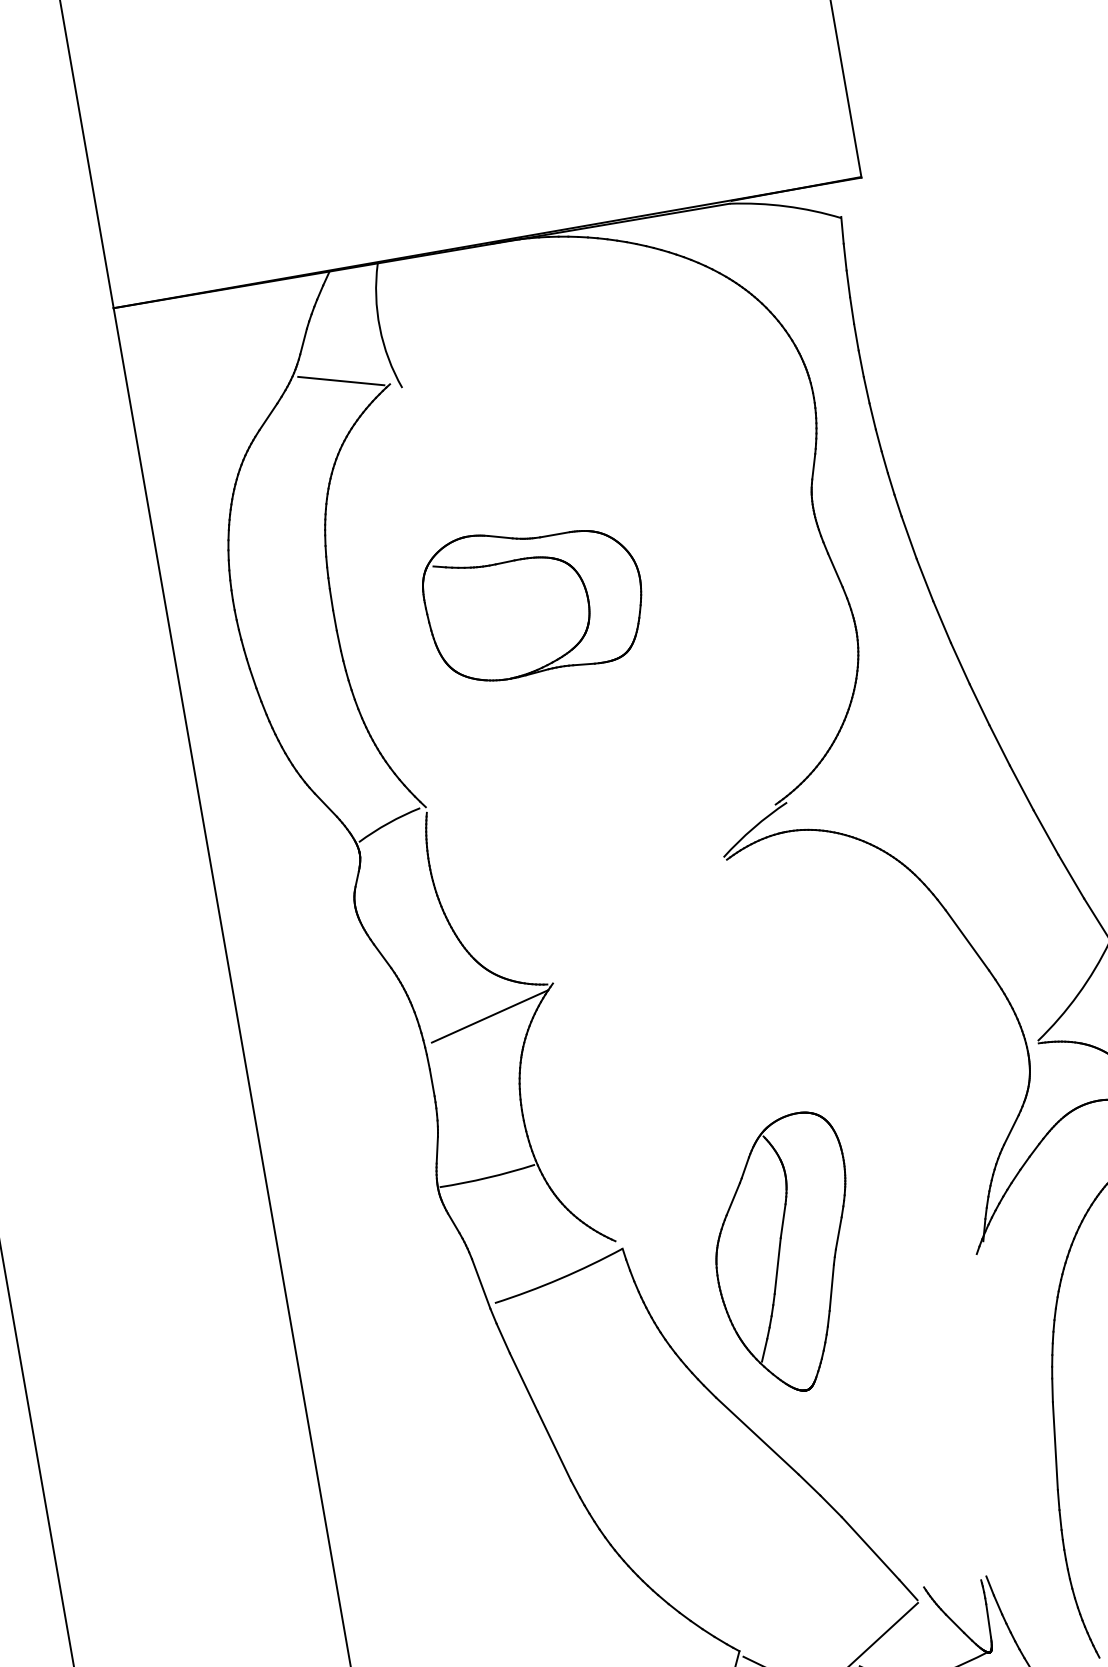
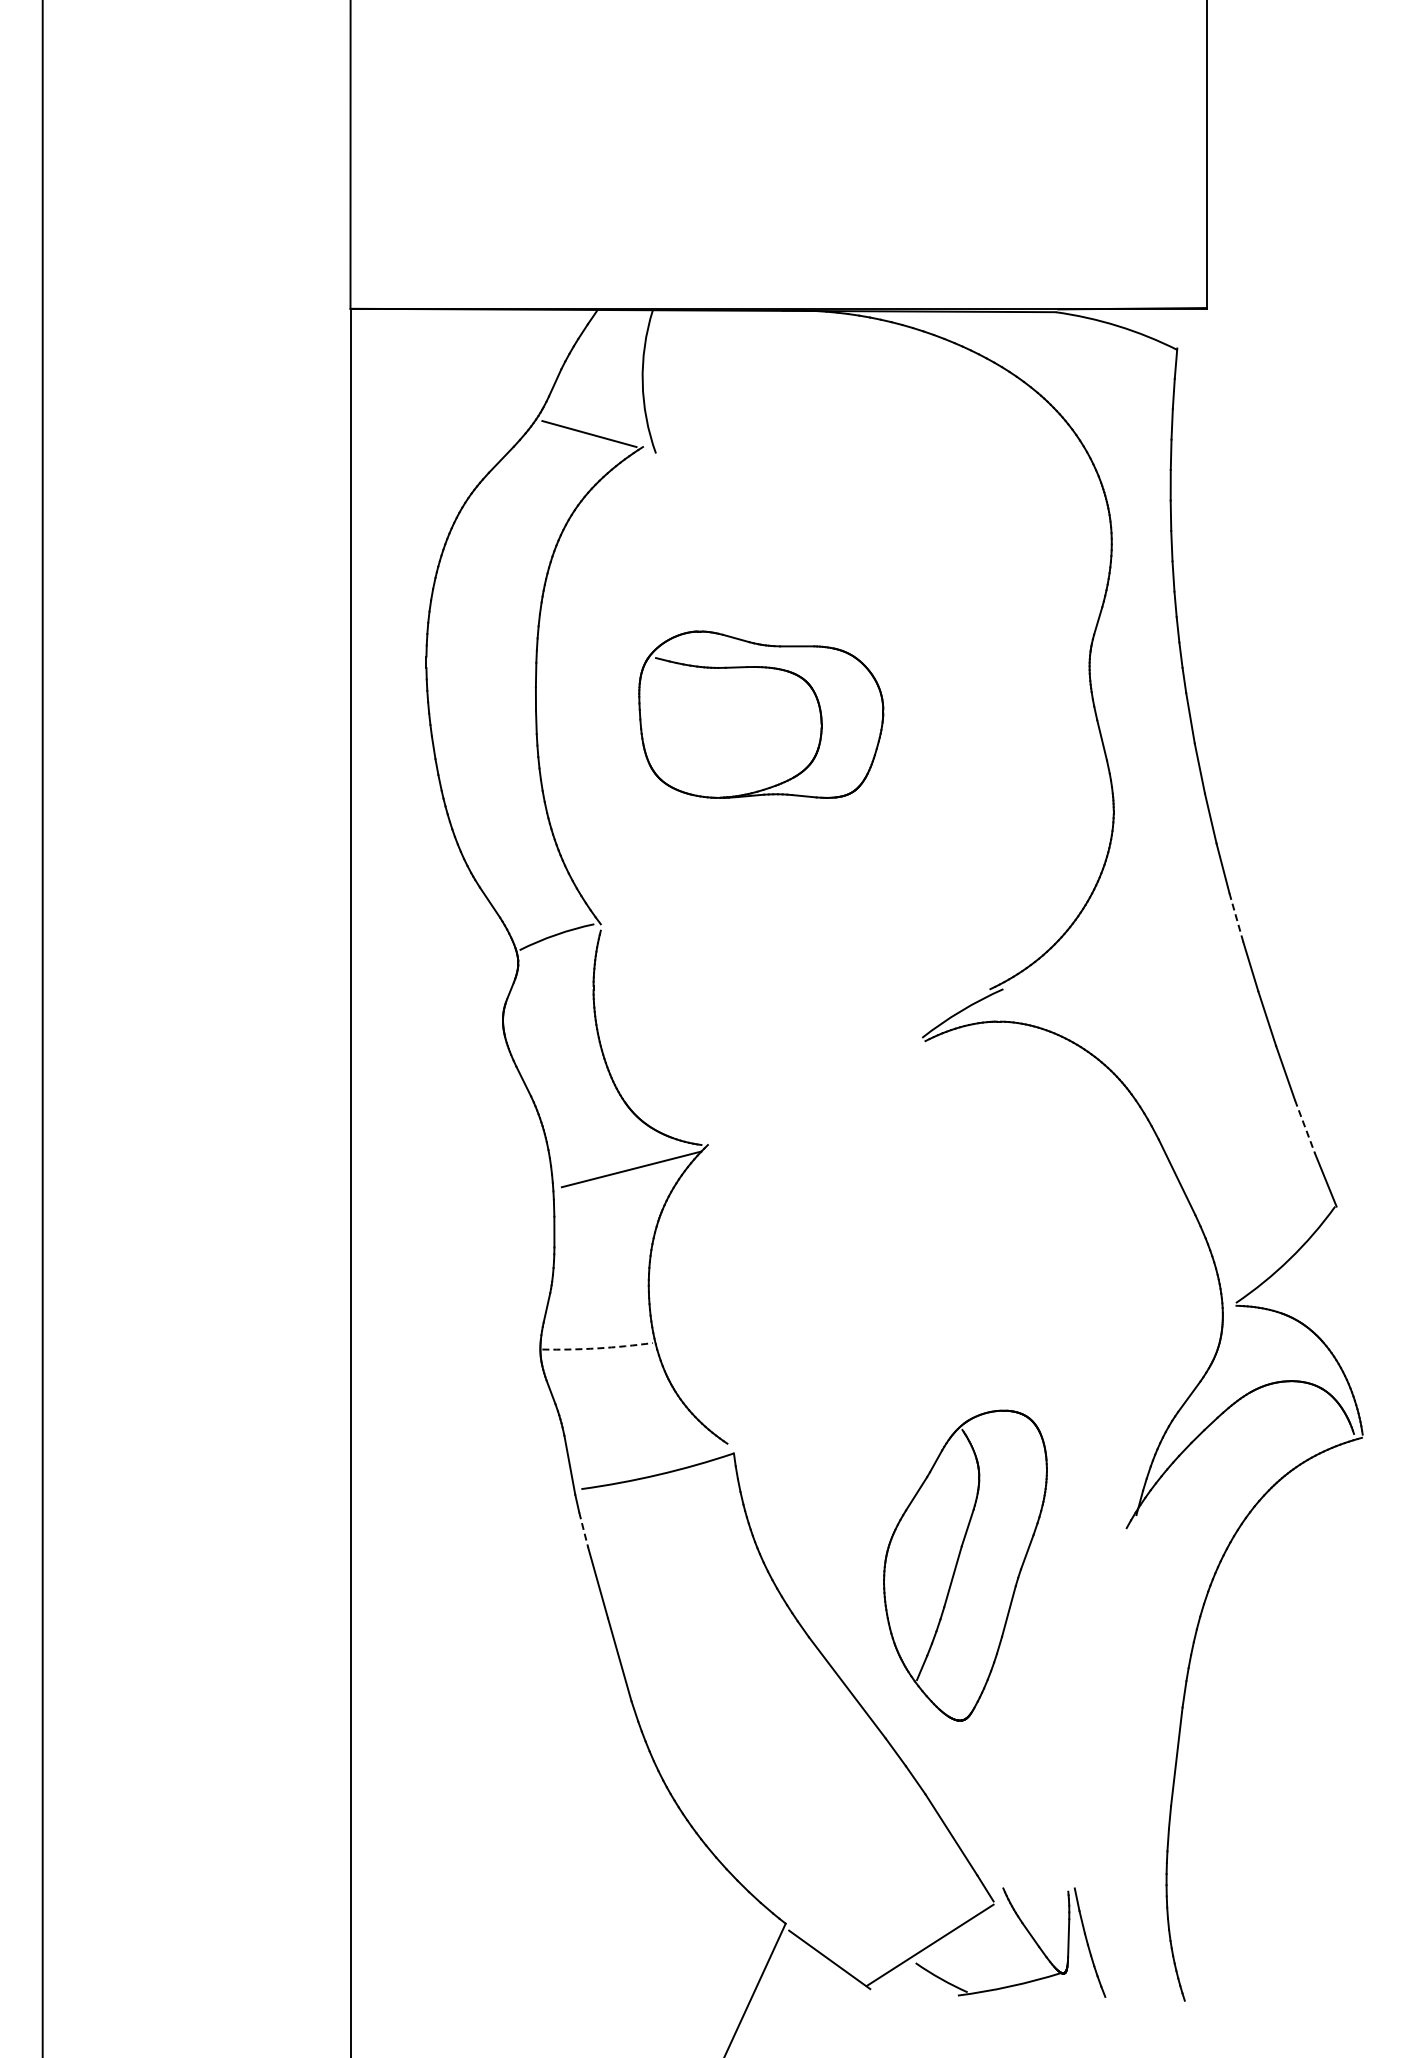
line: (979, 704) -> (1236, 917), solid -> dashed
line: (1070, 876) -> (1304, 1126), solid -> dashed
arc: (487, 1177) -> (597, 1348), solid -> dashed
part: (786, 1254) -> (965, 1565), moved
line: (503, 1338) -> (583, 1530), solid -> dashed

